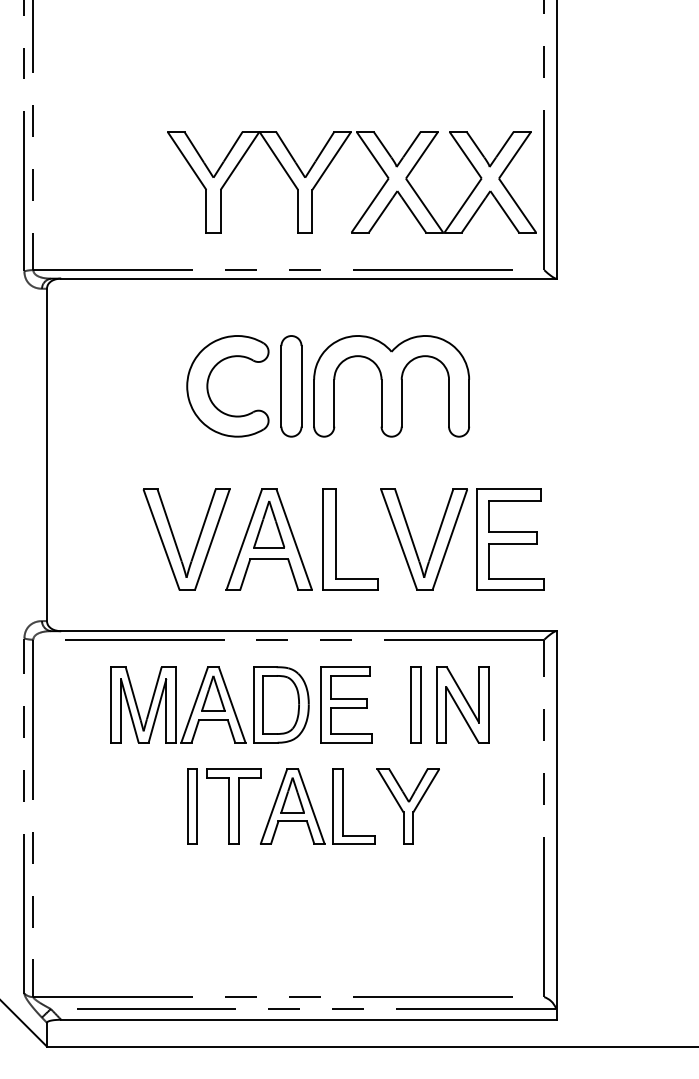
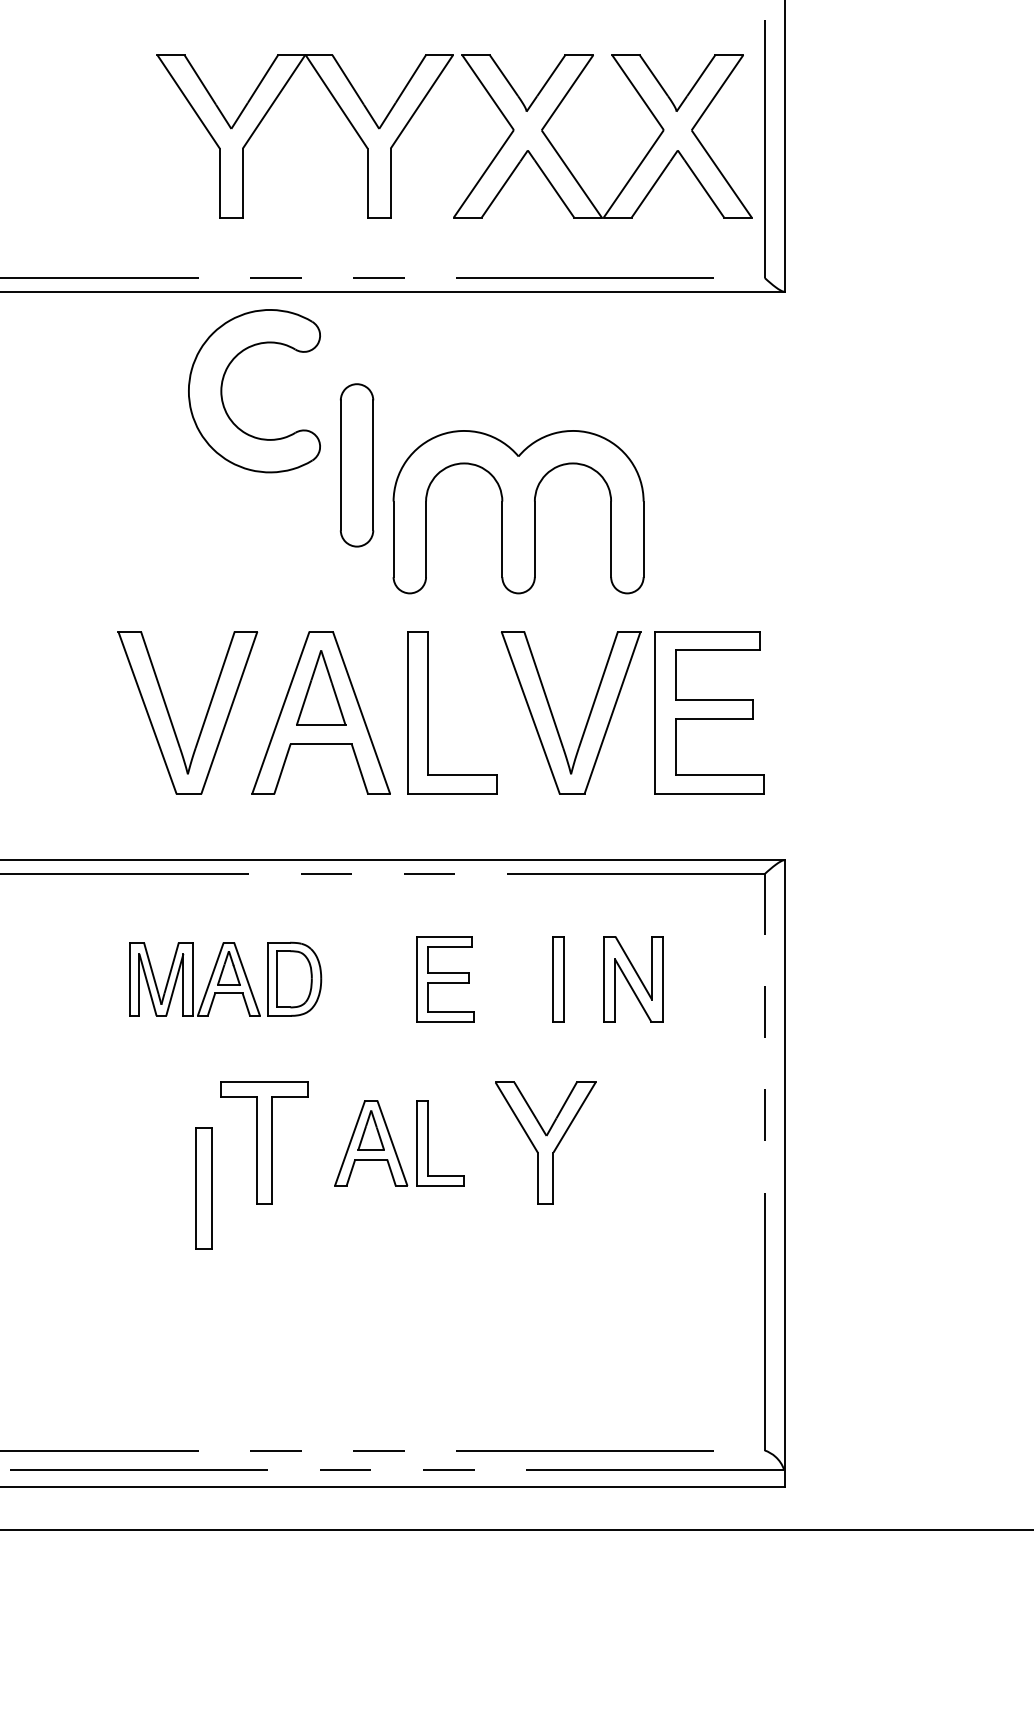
part: (208, 386) -> (223, 391), moved
part: (391, 386) -> (518, 512), moved
part: (209, 704) -> (224, 978), size x0.6
part: (346, 704) -> (445, 978), size x0.7
part: (415, 704) -> (557, 978), size x0.7
part: (462, 704) -> (632, 978), size x0.7
part: (192, 806) -> (203, 1188), moved
part: (317, 806) -> (399, 1143), size x0.7

